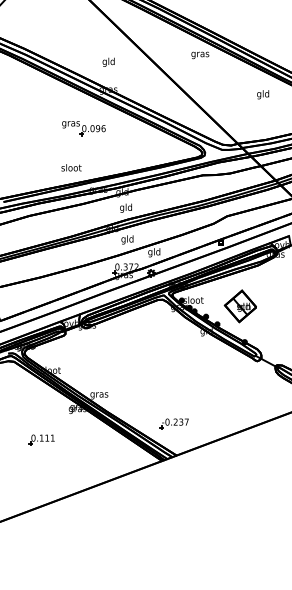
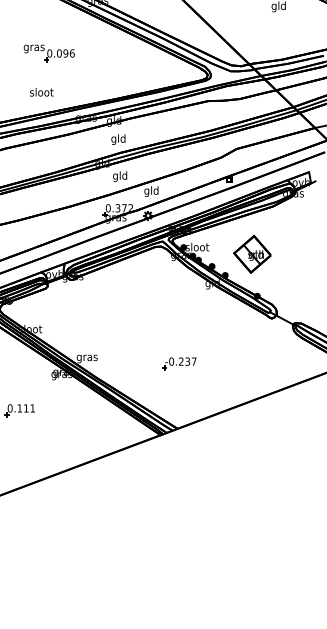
part: (83, 128) -> (48, 53), moved
text: (71, 167) -> (41, 91), moved
part: (173, 423) -> (178, 363), moved

